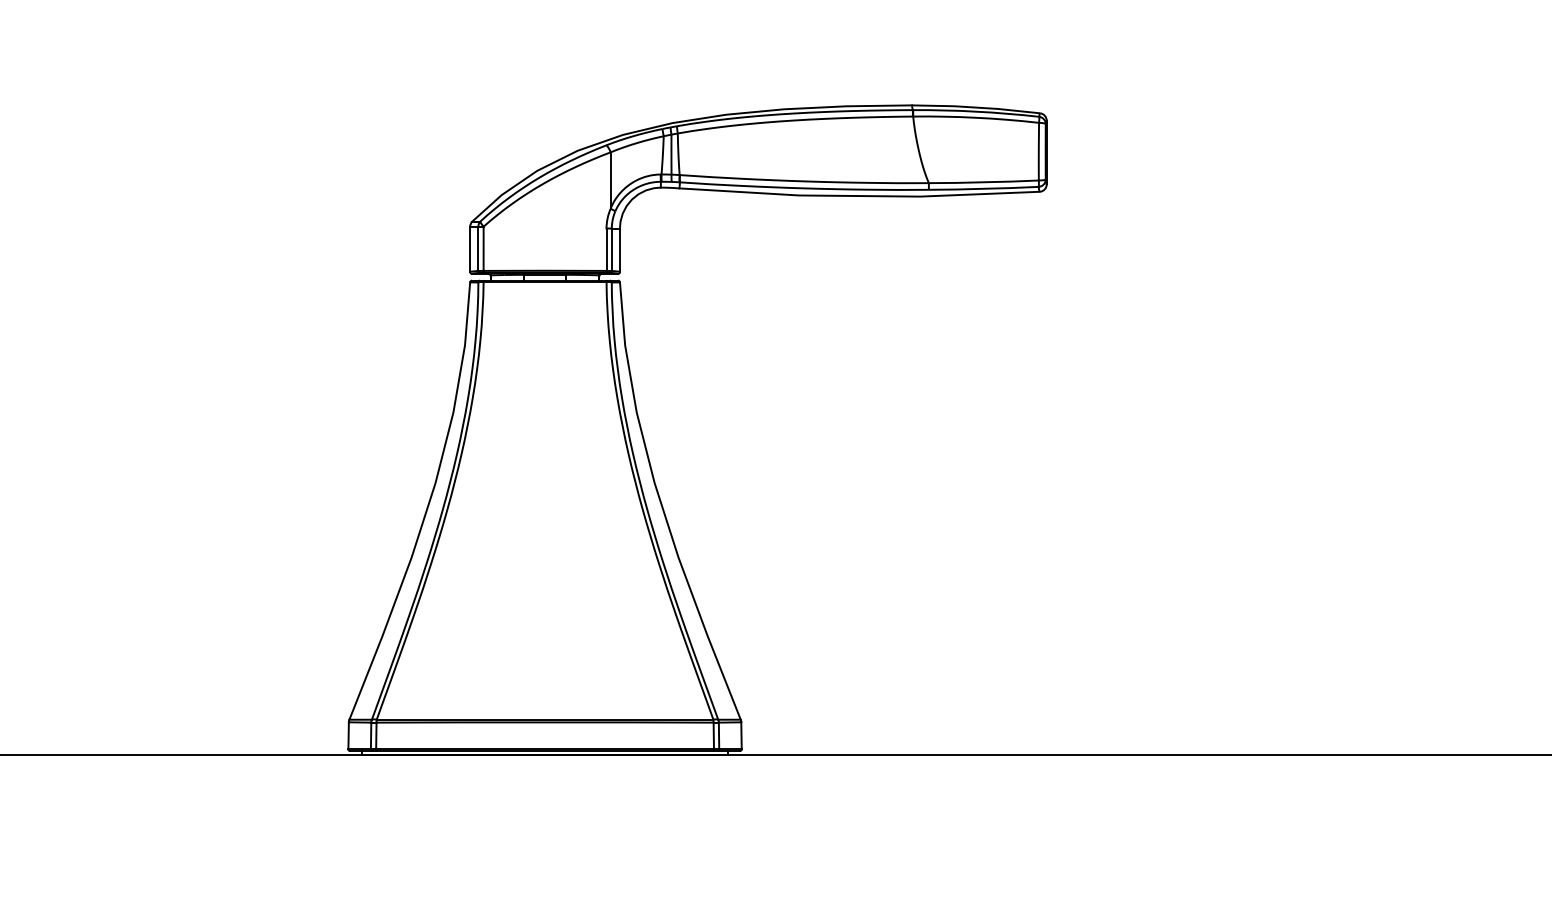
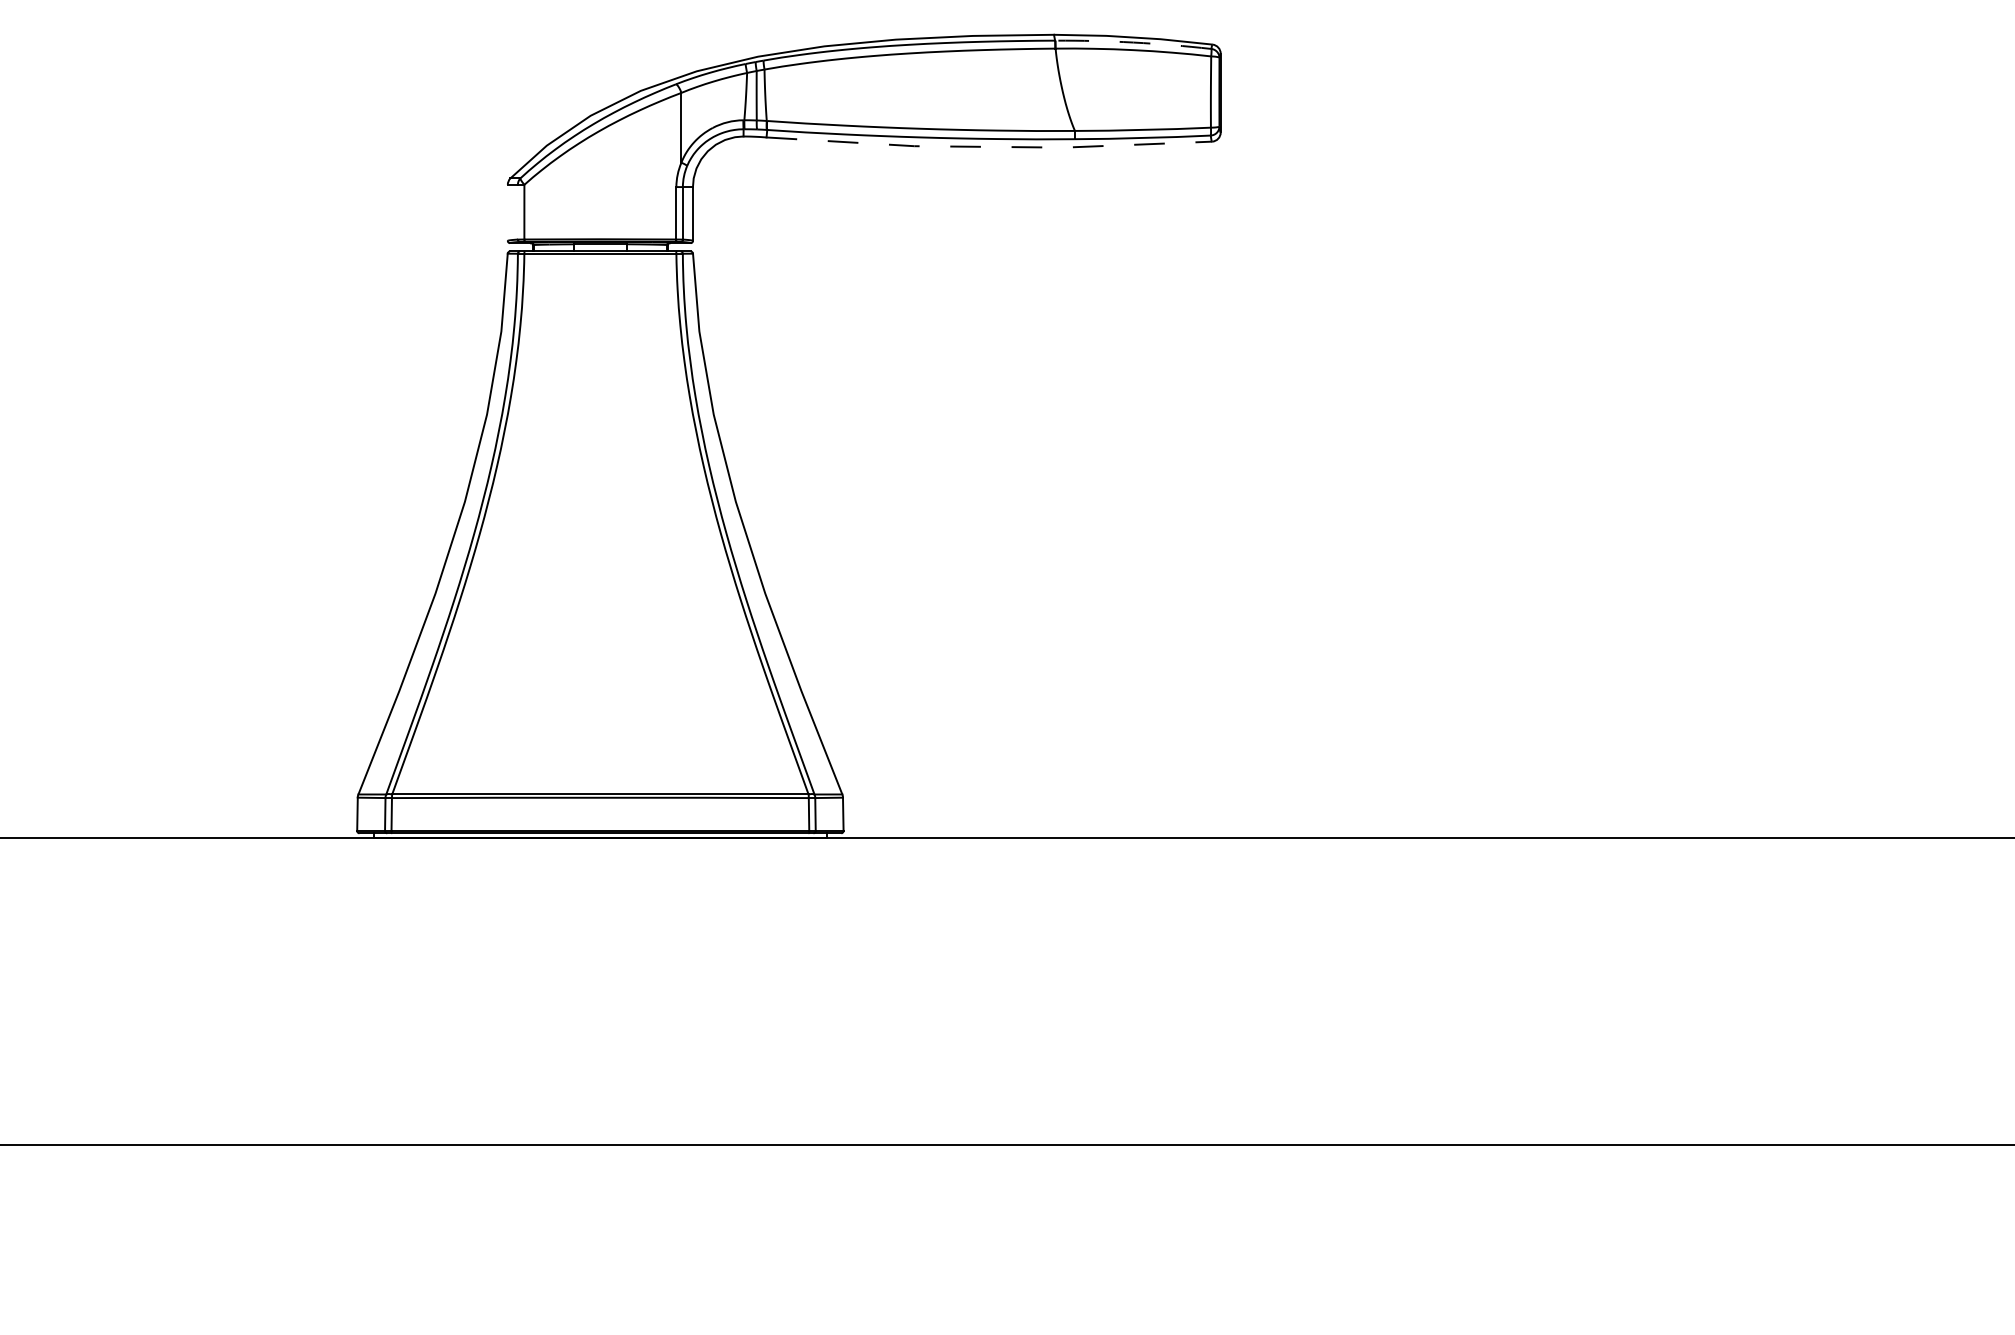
arc: (976, 111) -> (1133, 42), solid -> dashed
line: (859, 195) -> (989, 146), solid -> dashed
line: (478, 248) -> (517, 211), removed
line: (469, 249) -> (507, 212), removed

